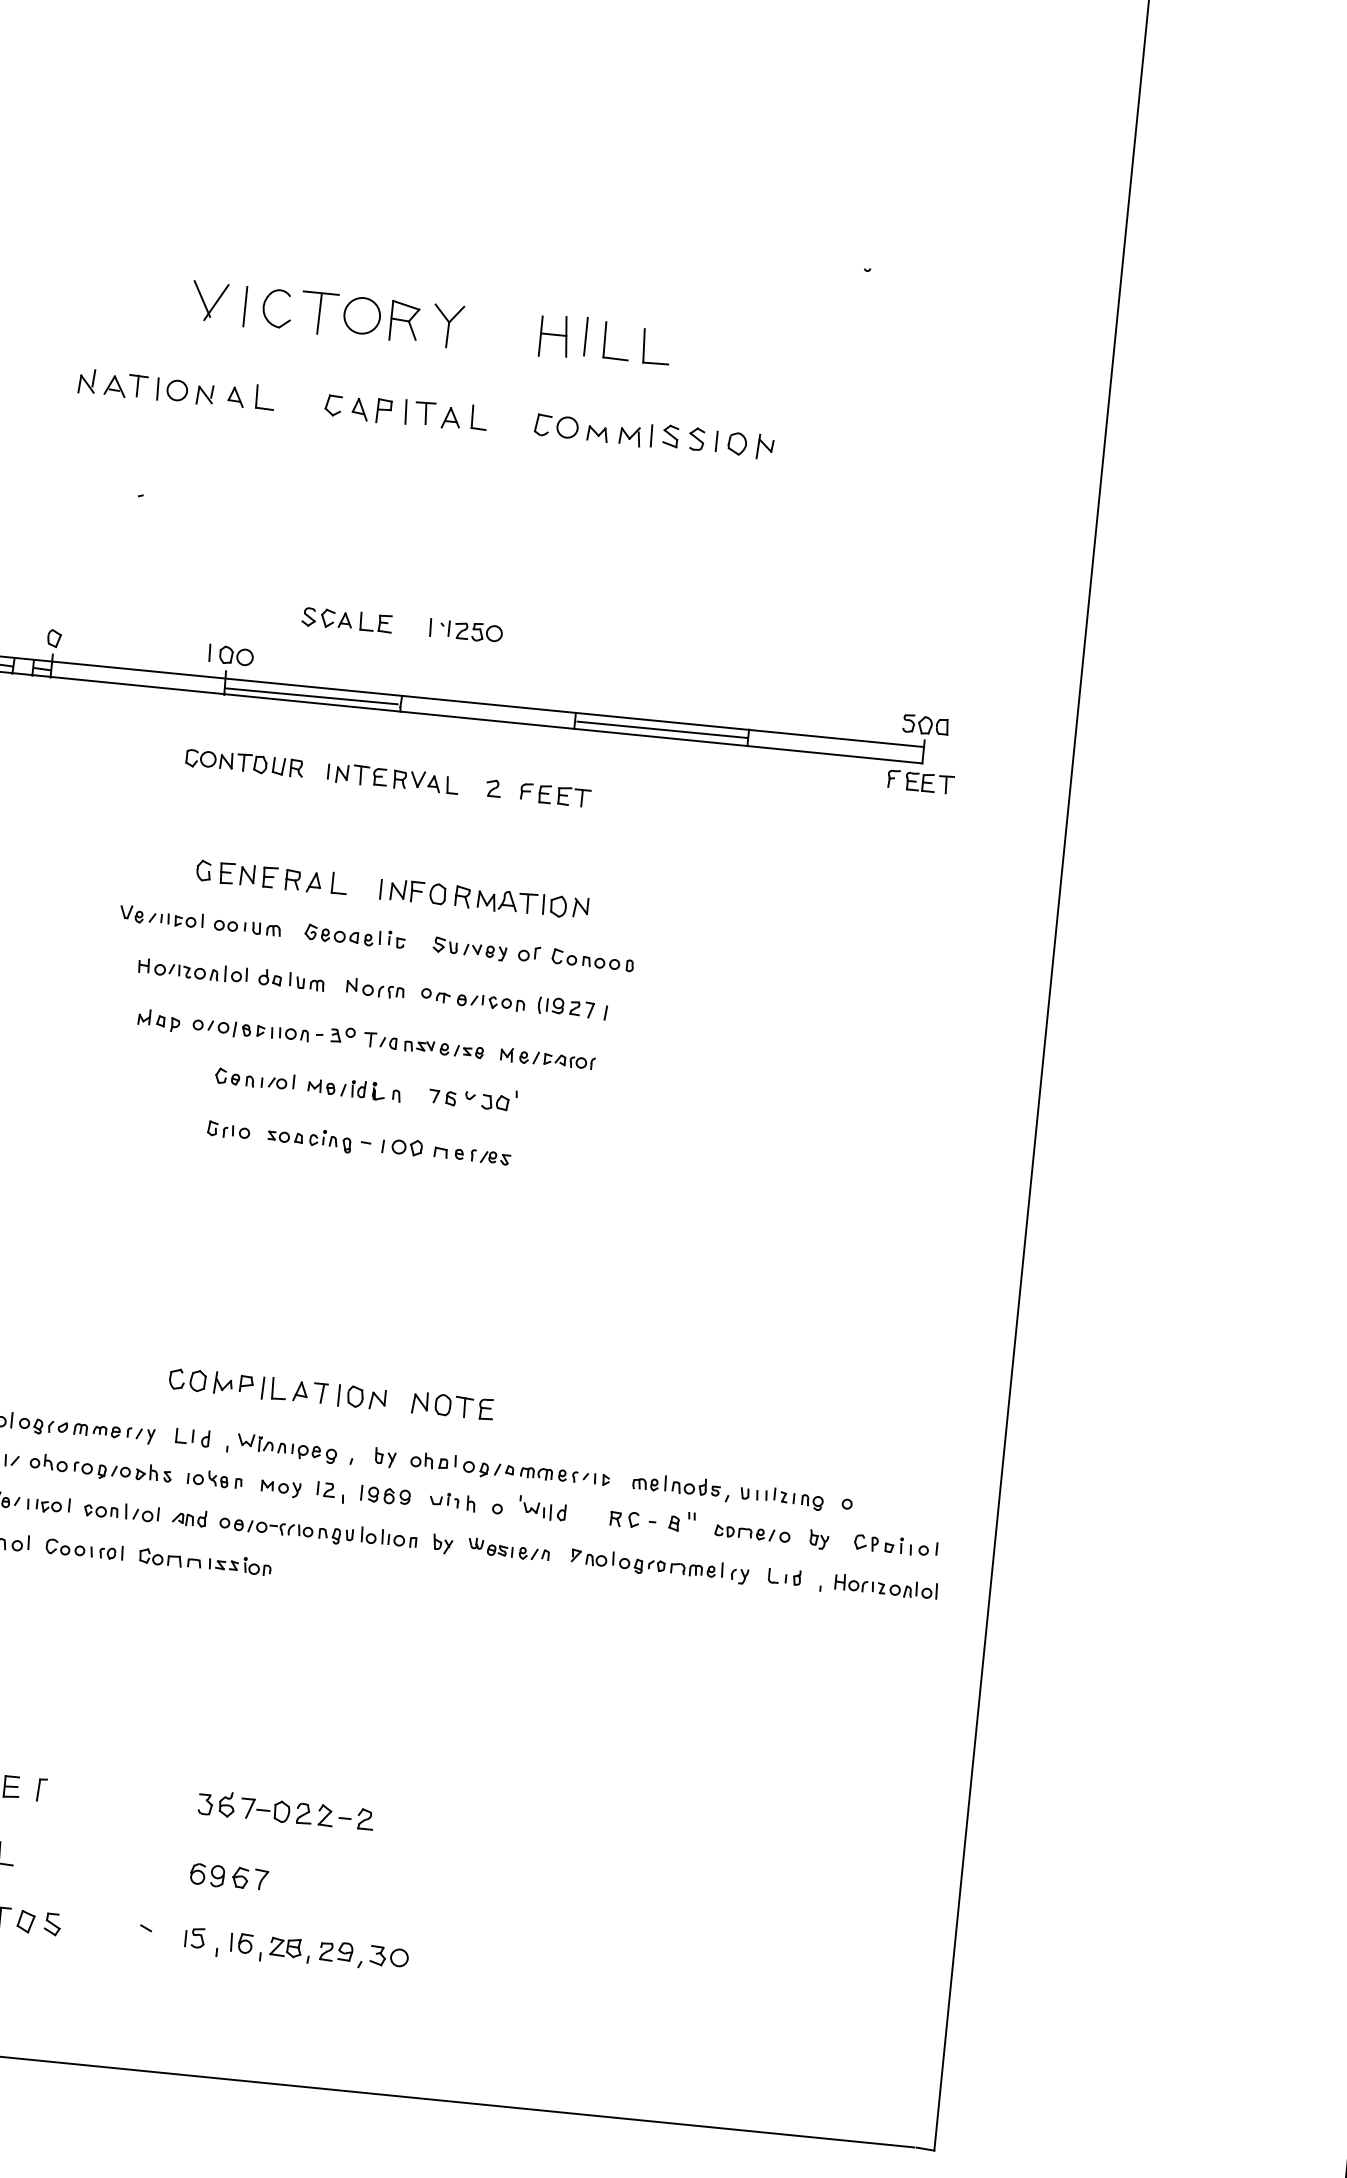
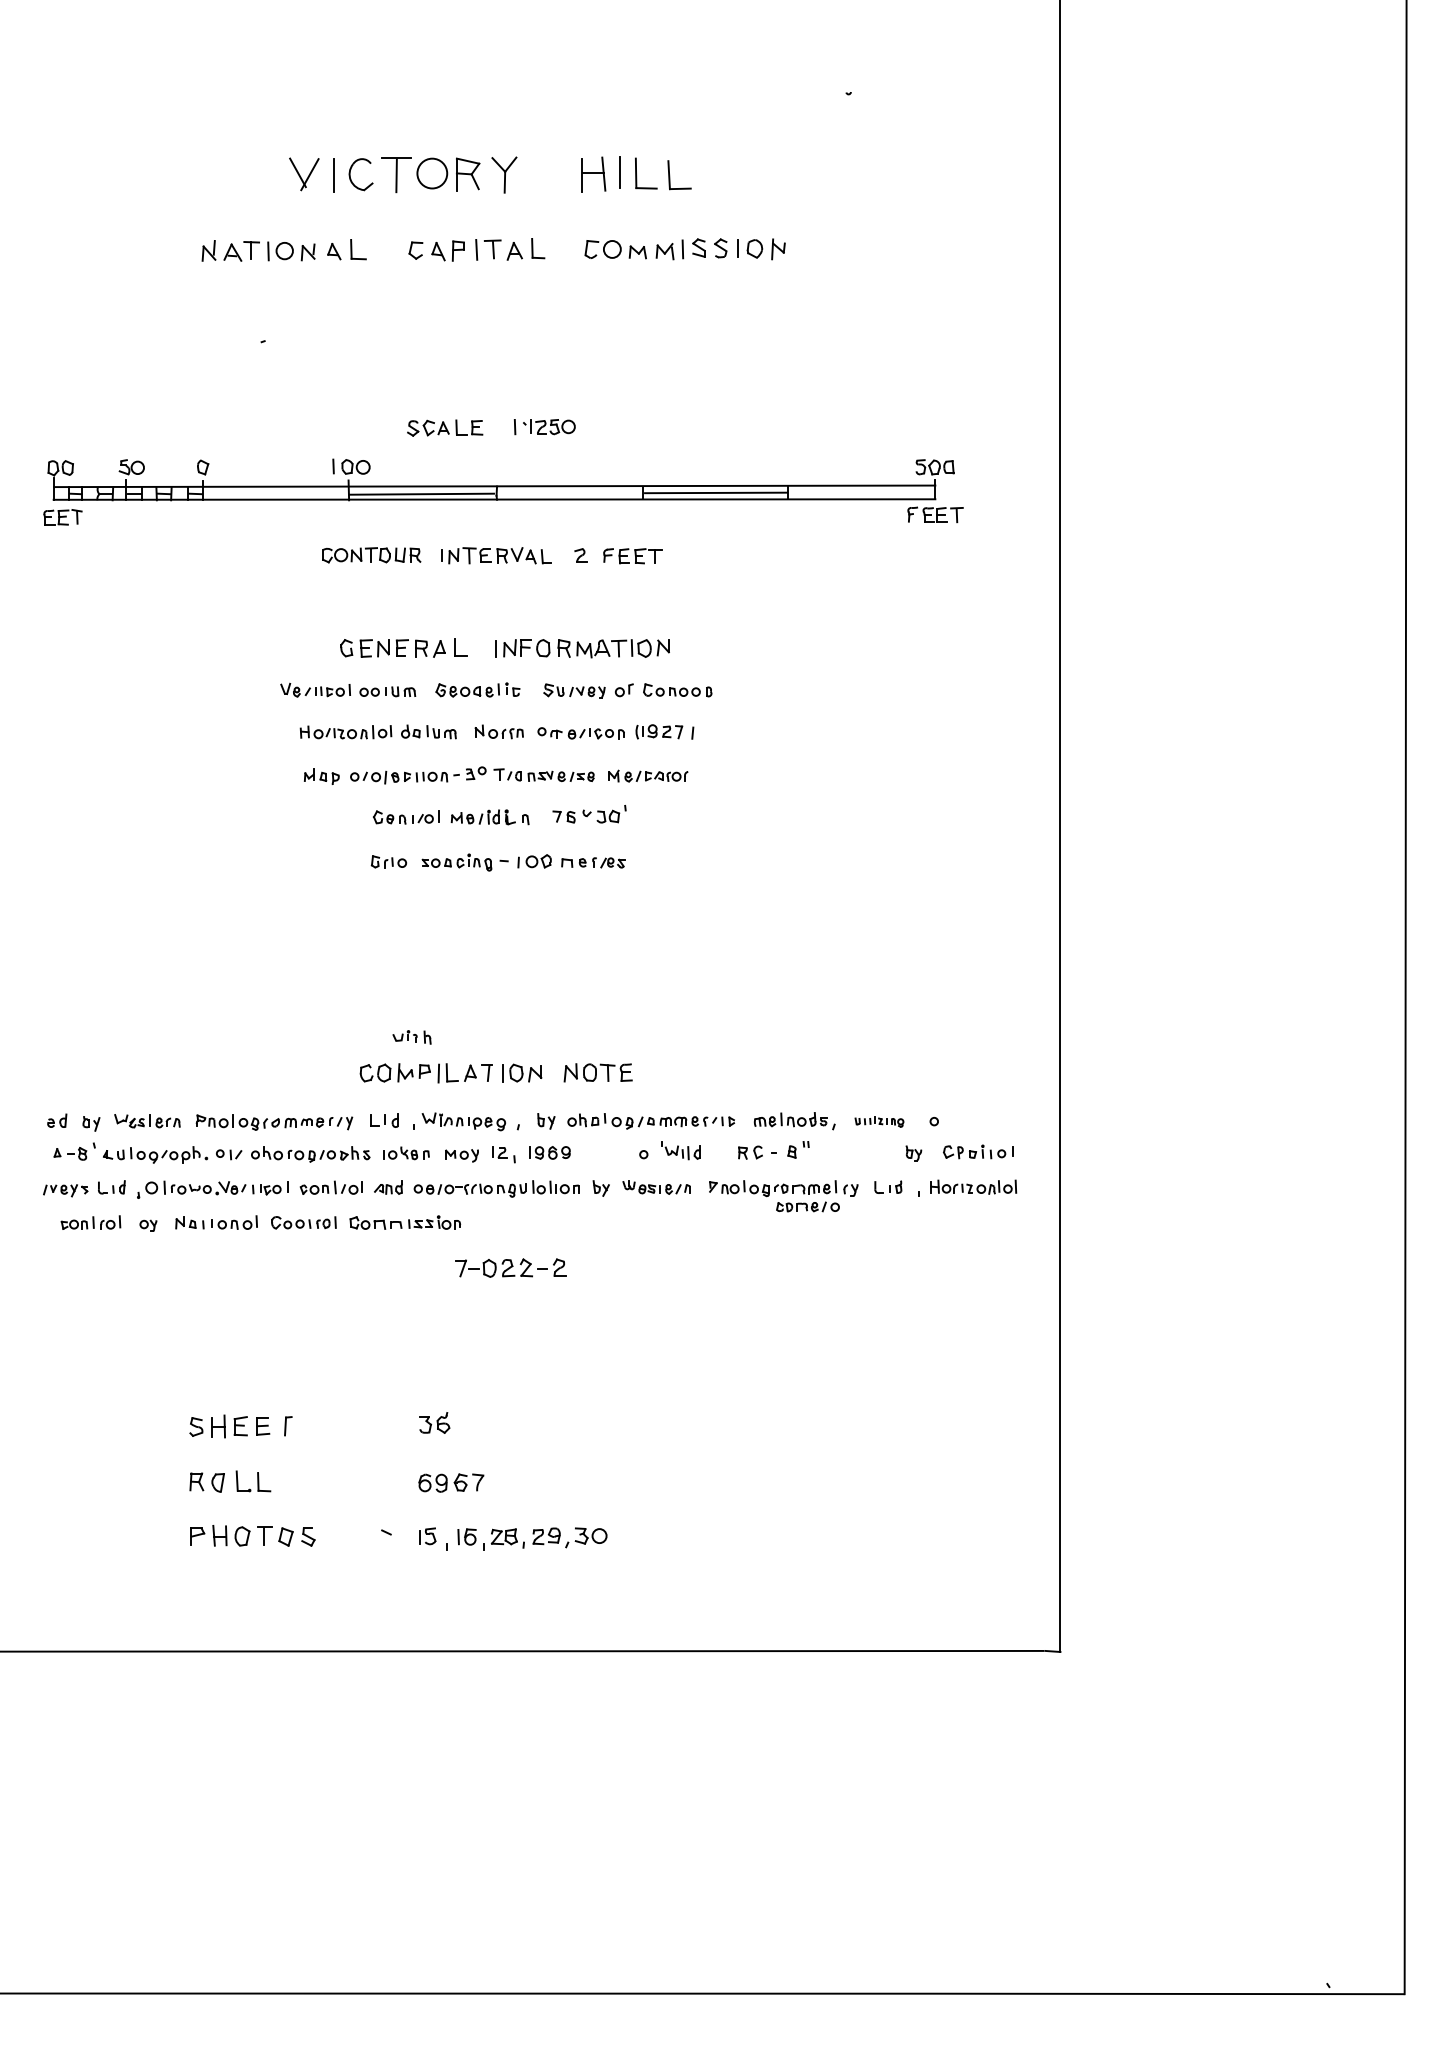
part: (781, 1497) -> (879, 1121), size x0.7
part: (452, 1501) -> (411, 1037), moved
part: (751, 1533) -> (807, 1206), moved
part: (306, 1813) -> (510, 1267), moved

